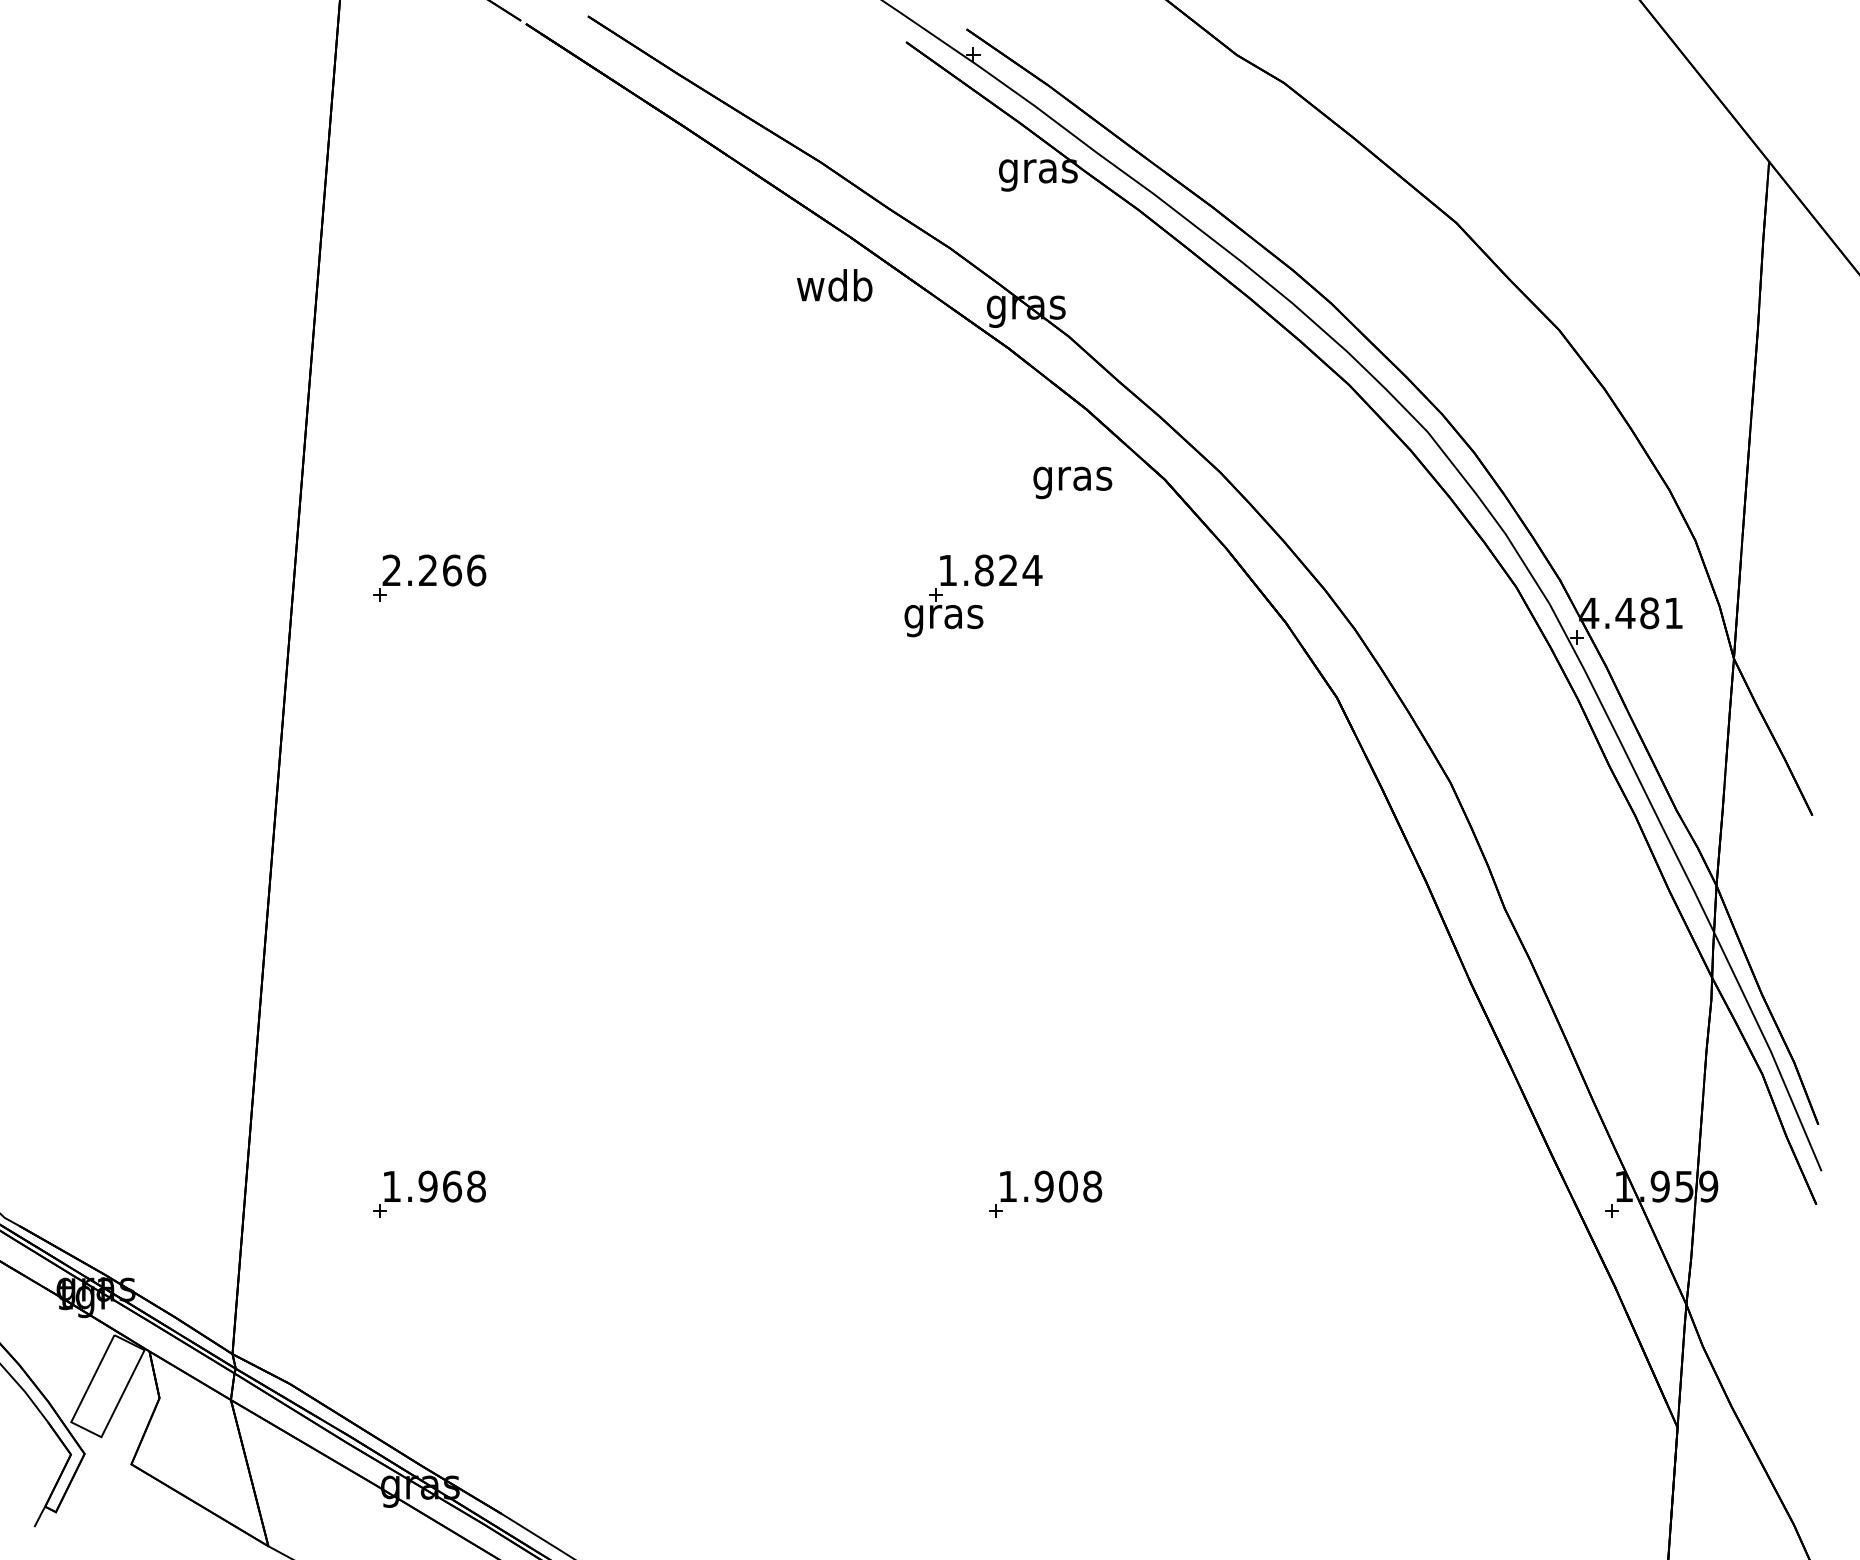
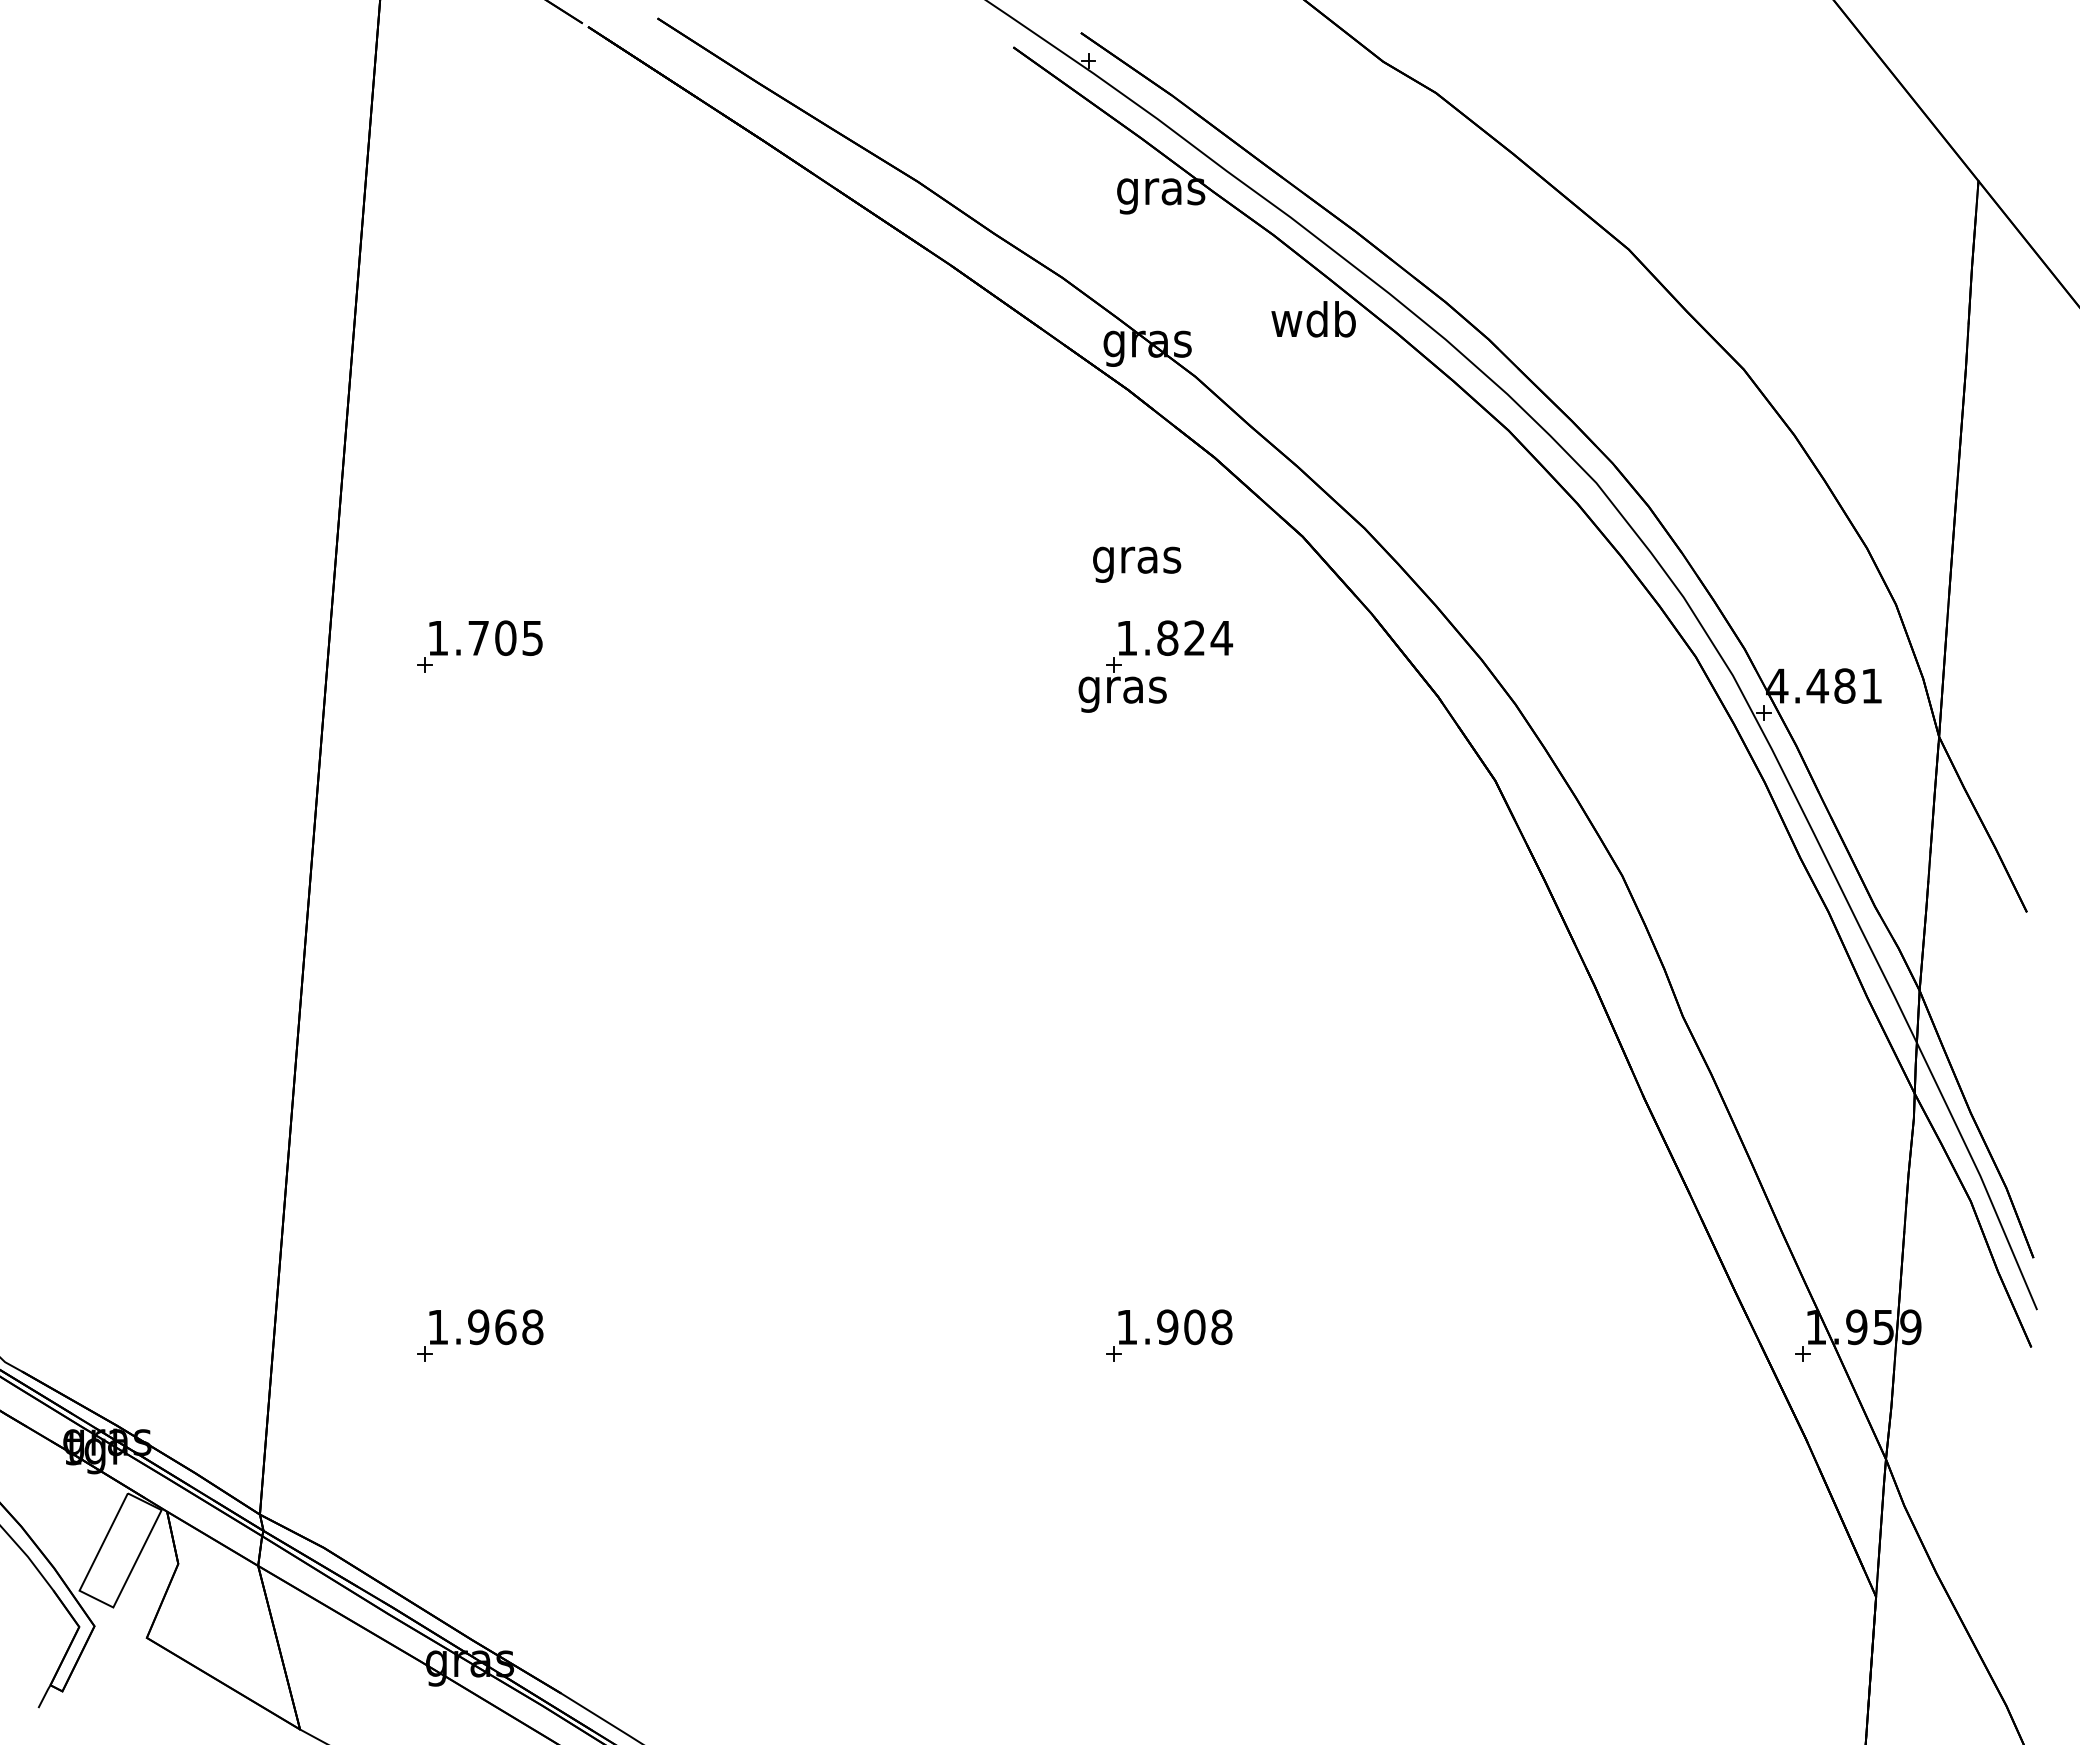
text: (834, 285) -> (1313, 319), moved
text: (1072, 482) -> (1136, 564), moved
text: (434, 570) -> (485, 638), 2.266 -> 1.705
part: (973, 605) -> (1155, 677), moved

